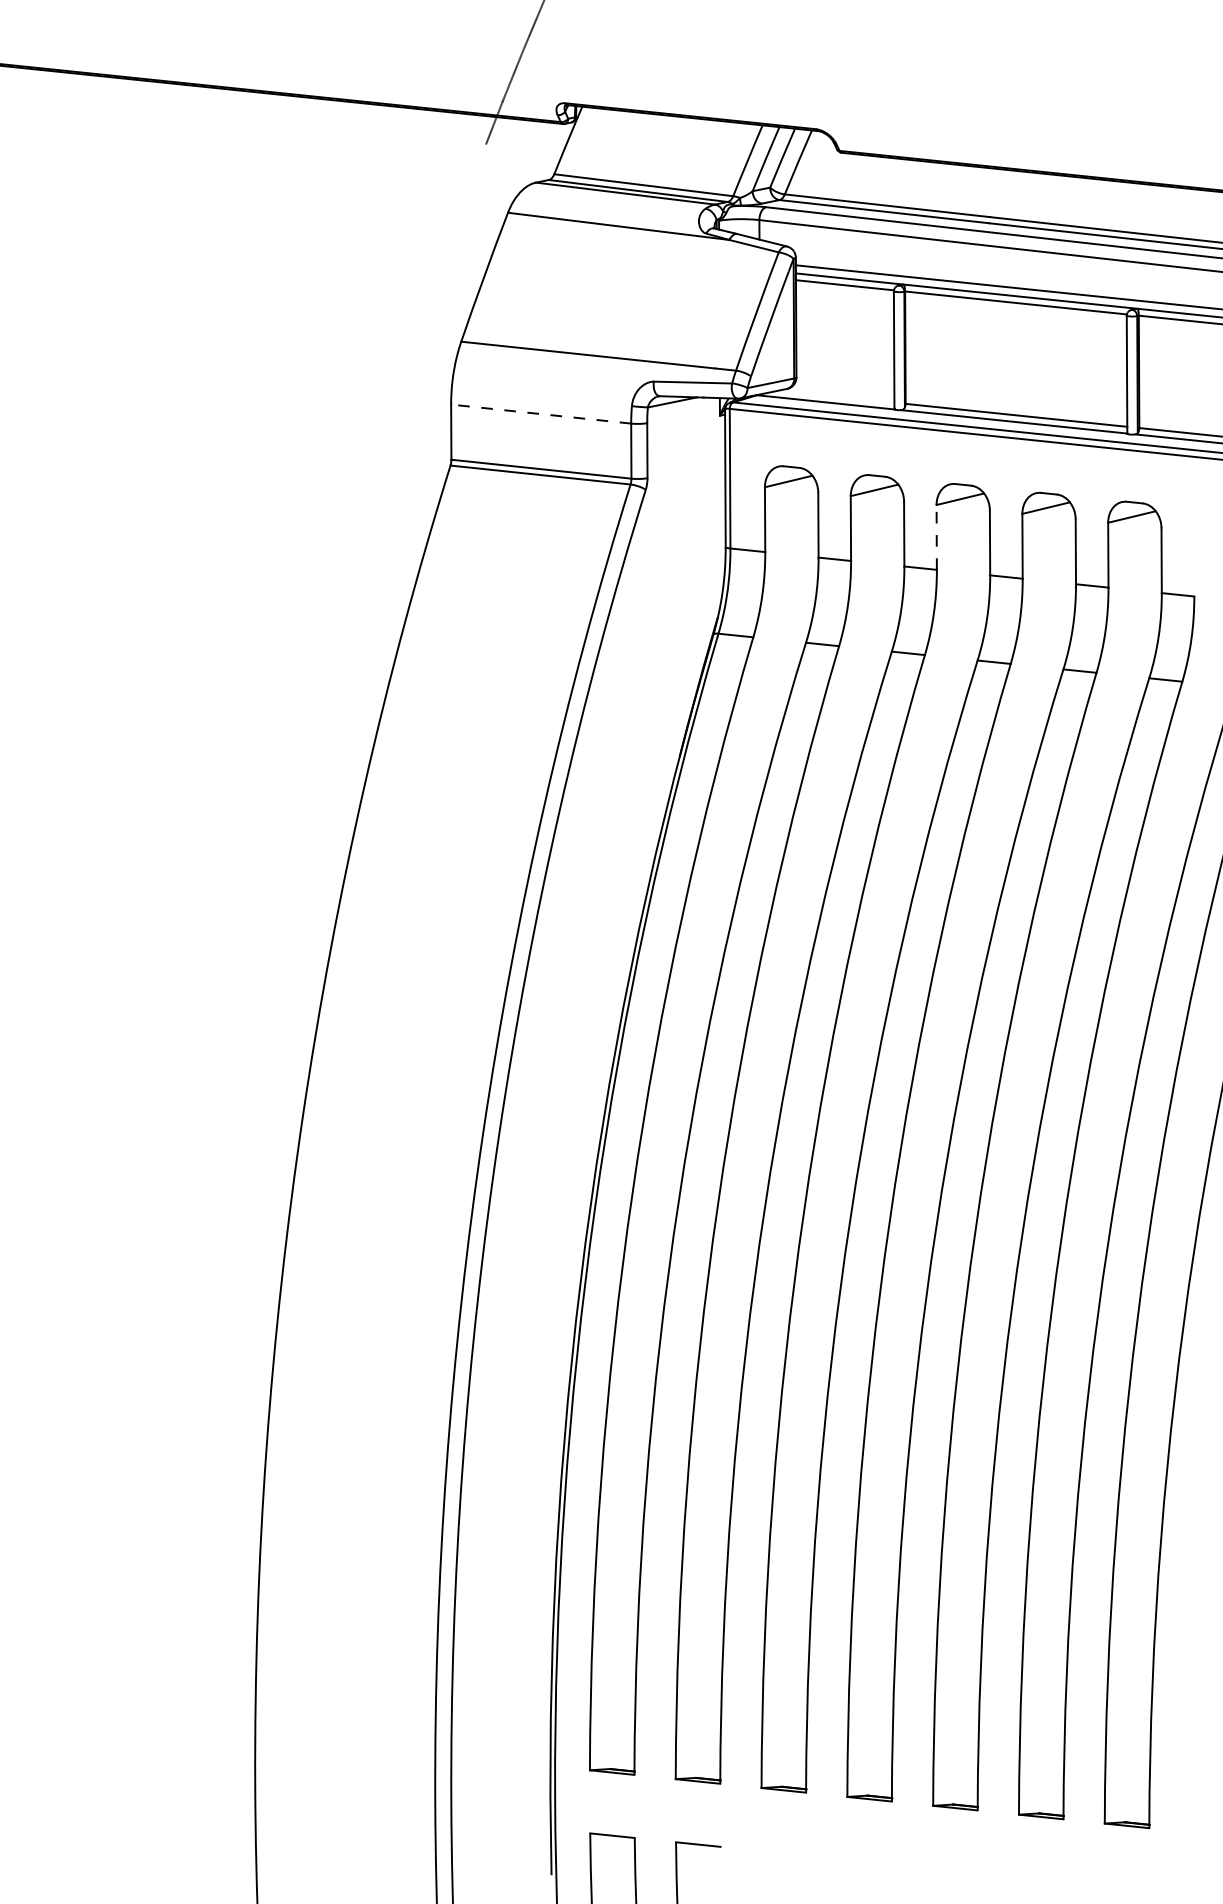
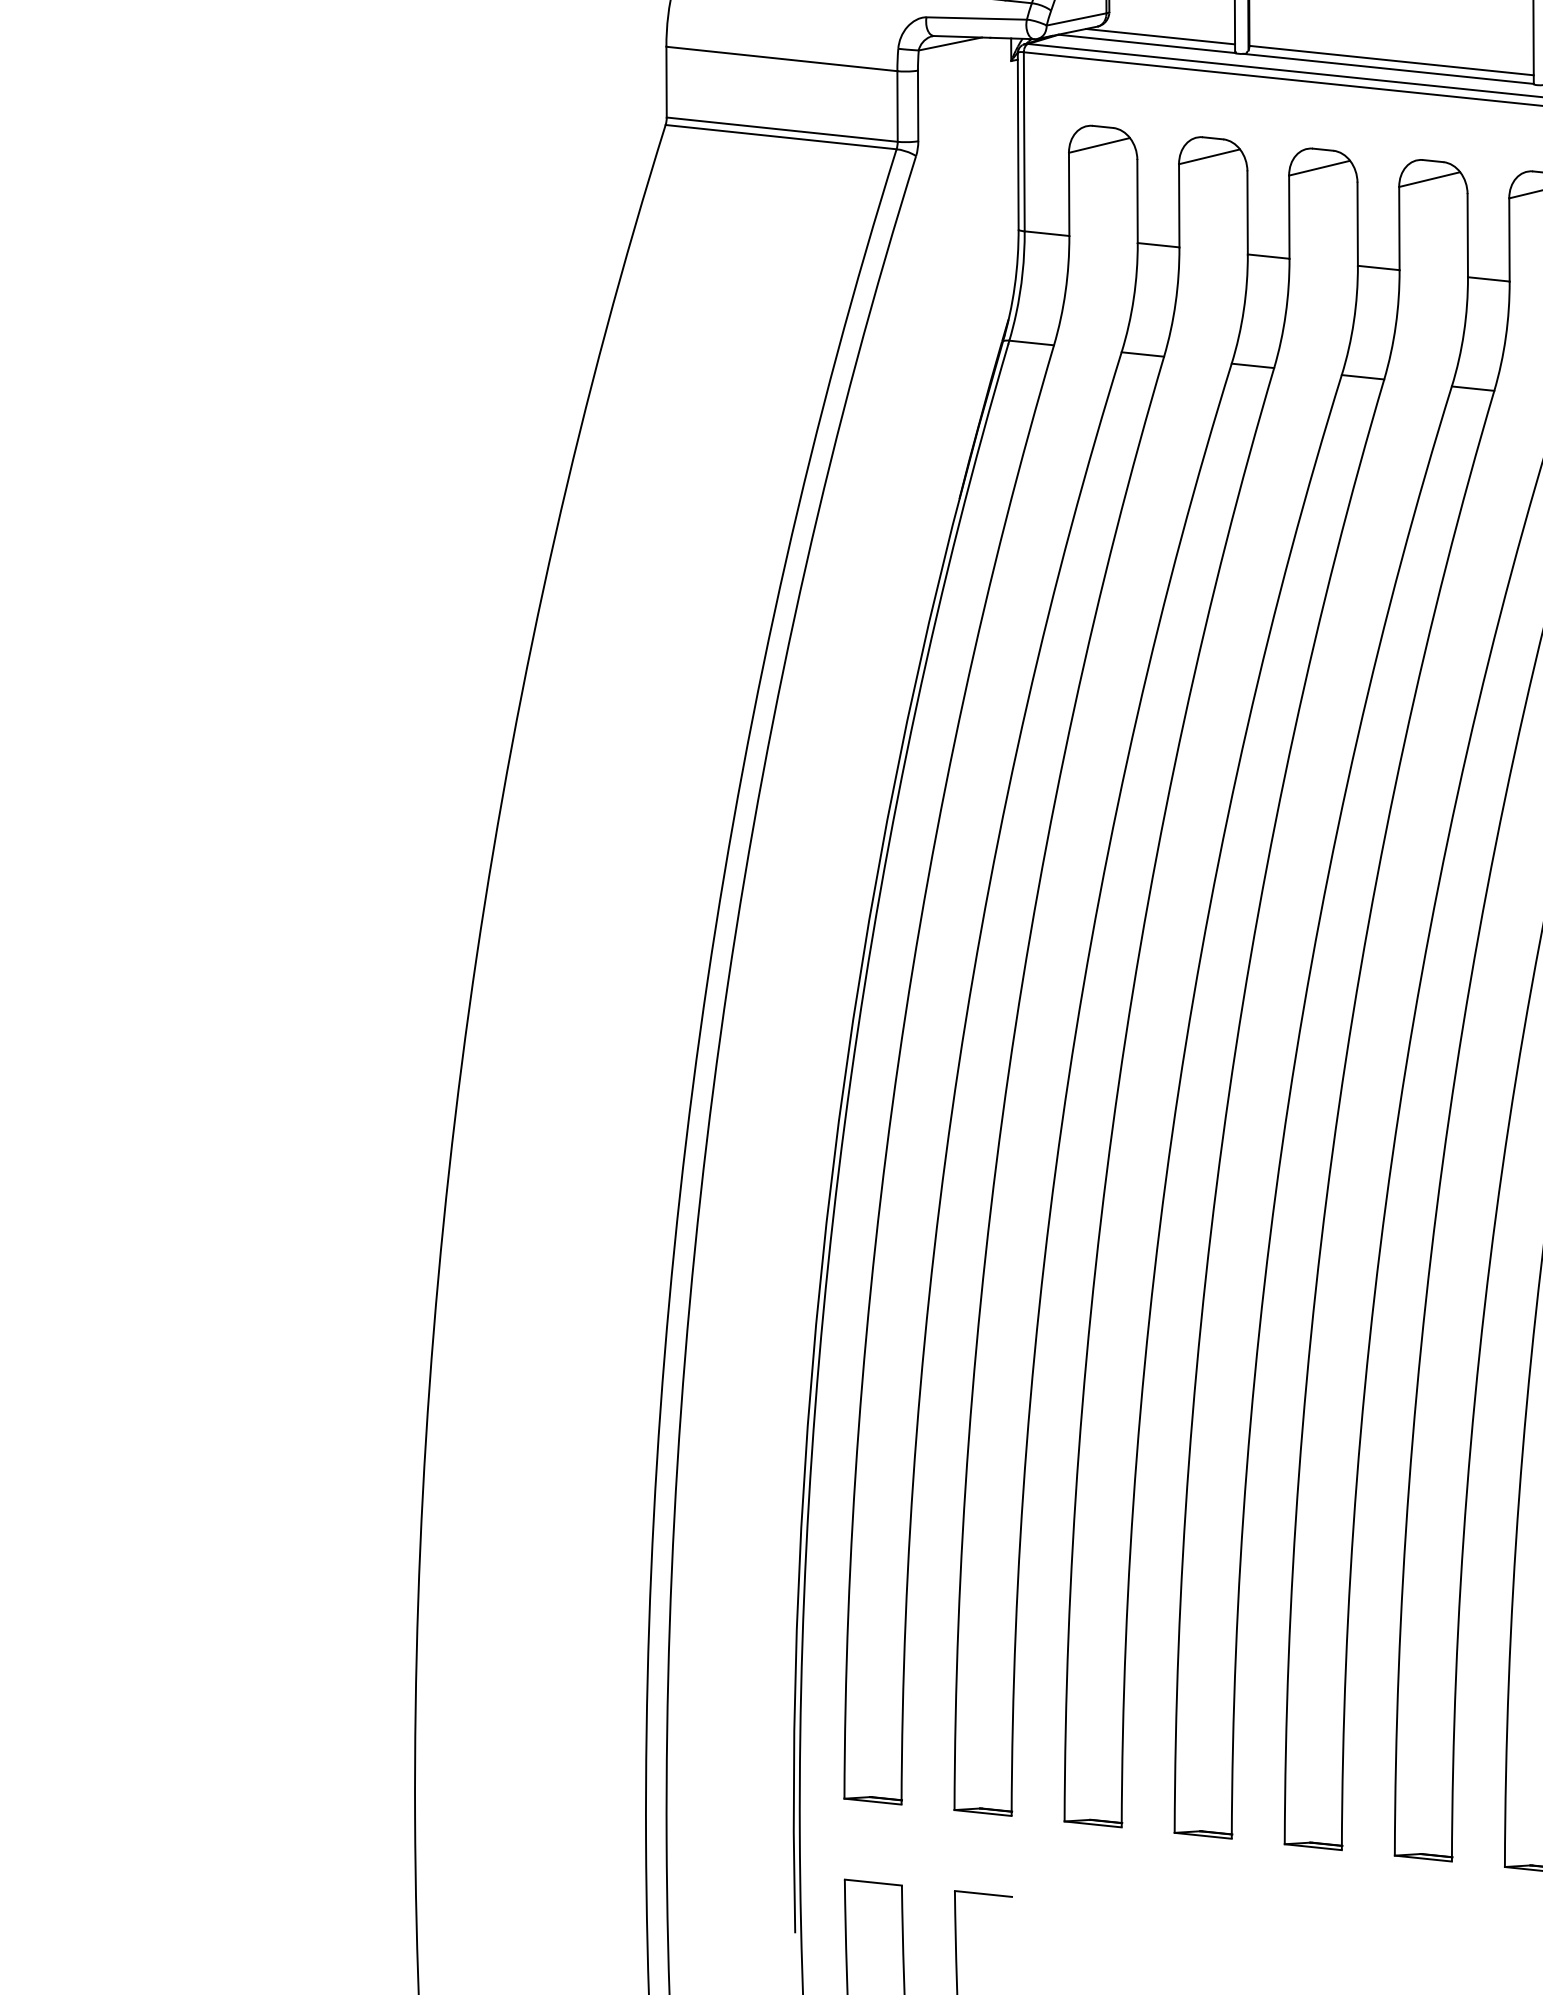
line: (836, 396) -> (1160, 36), added
line: (541, 414) -> (782, 59), dashed -> solid
line: (936, 536) -> (1289, 215), dashed -> solid

